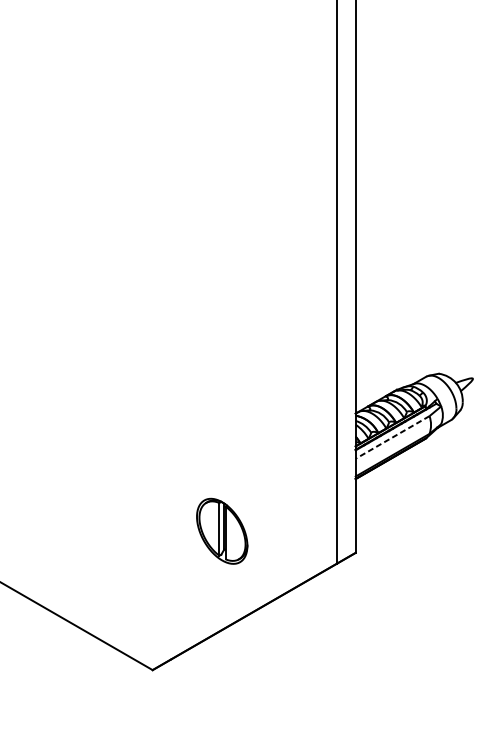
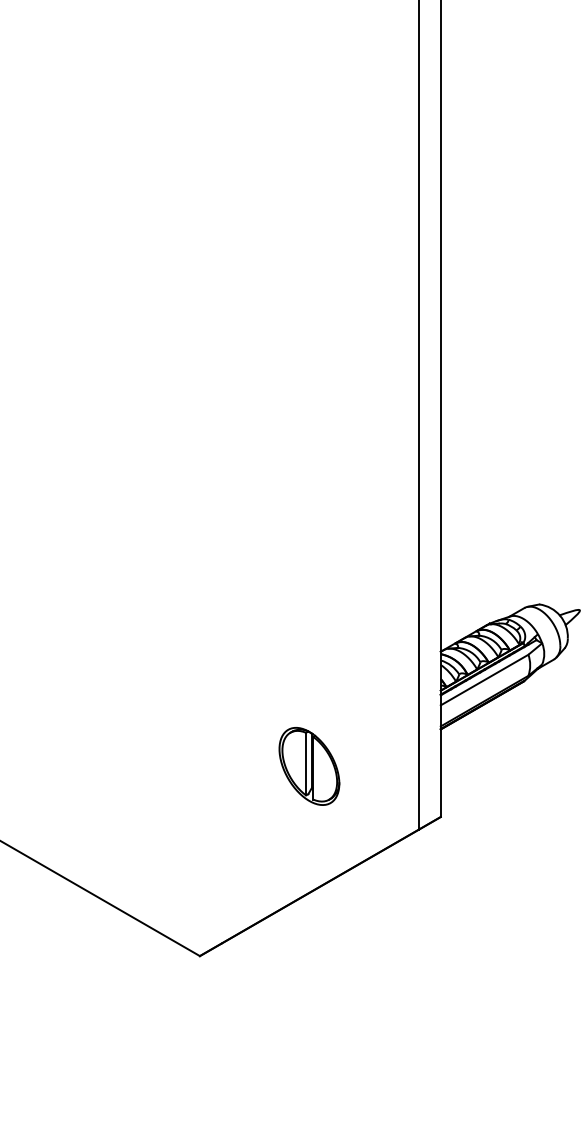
line: (392, 437) -> (484, 680), dashed -> solid
part: (222, 531) -> (309, 766), moved

